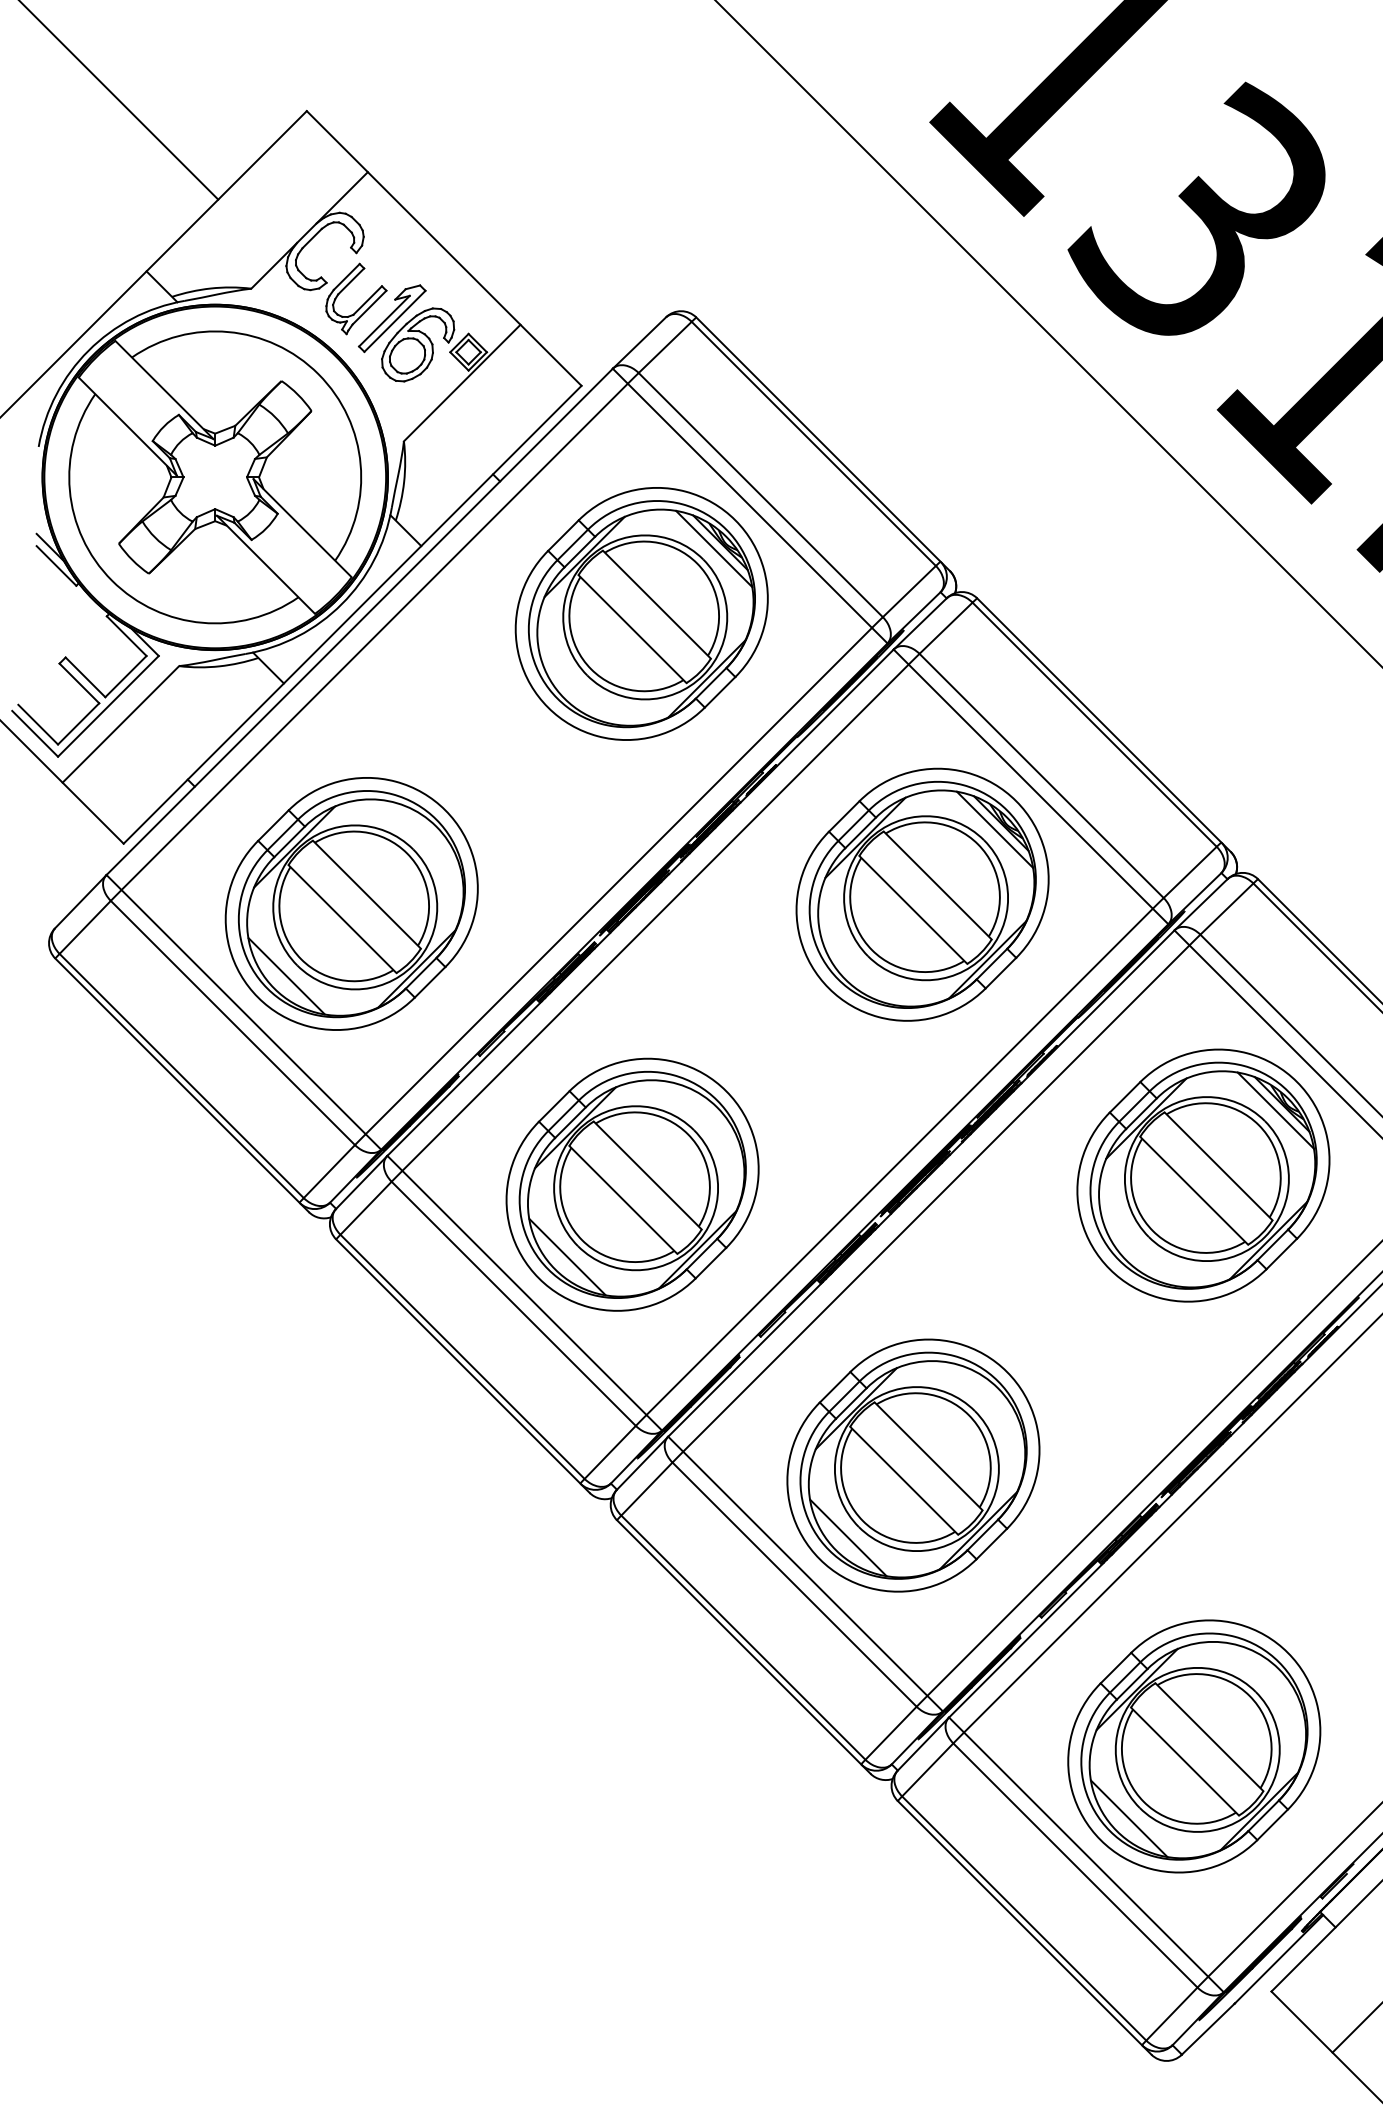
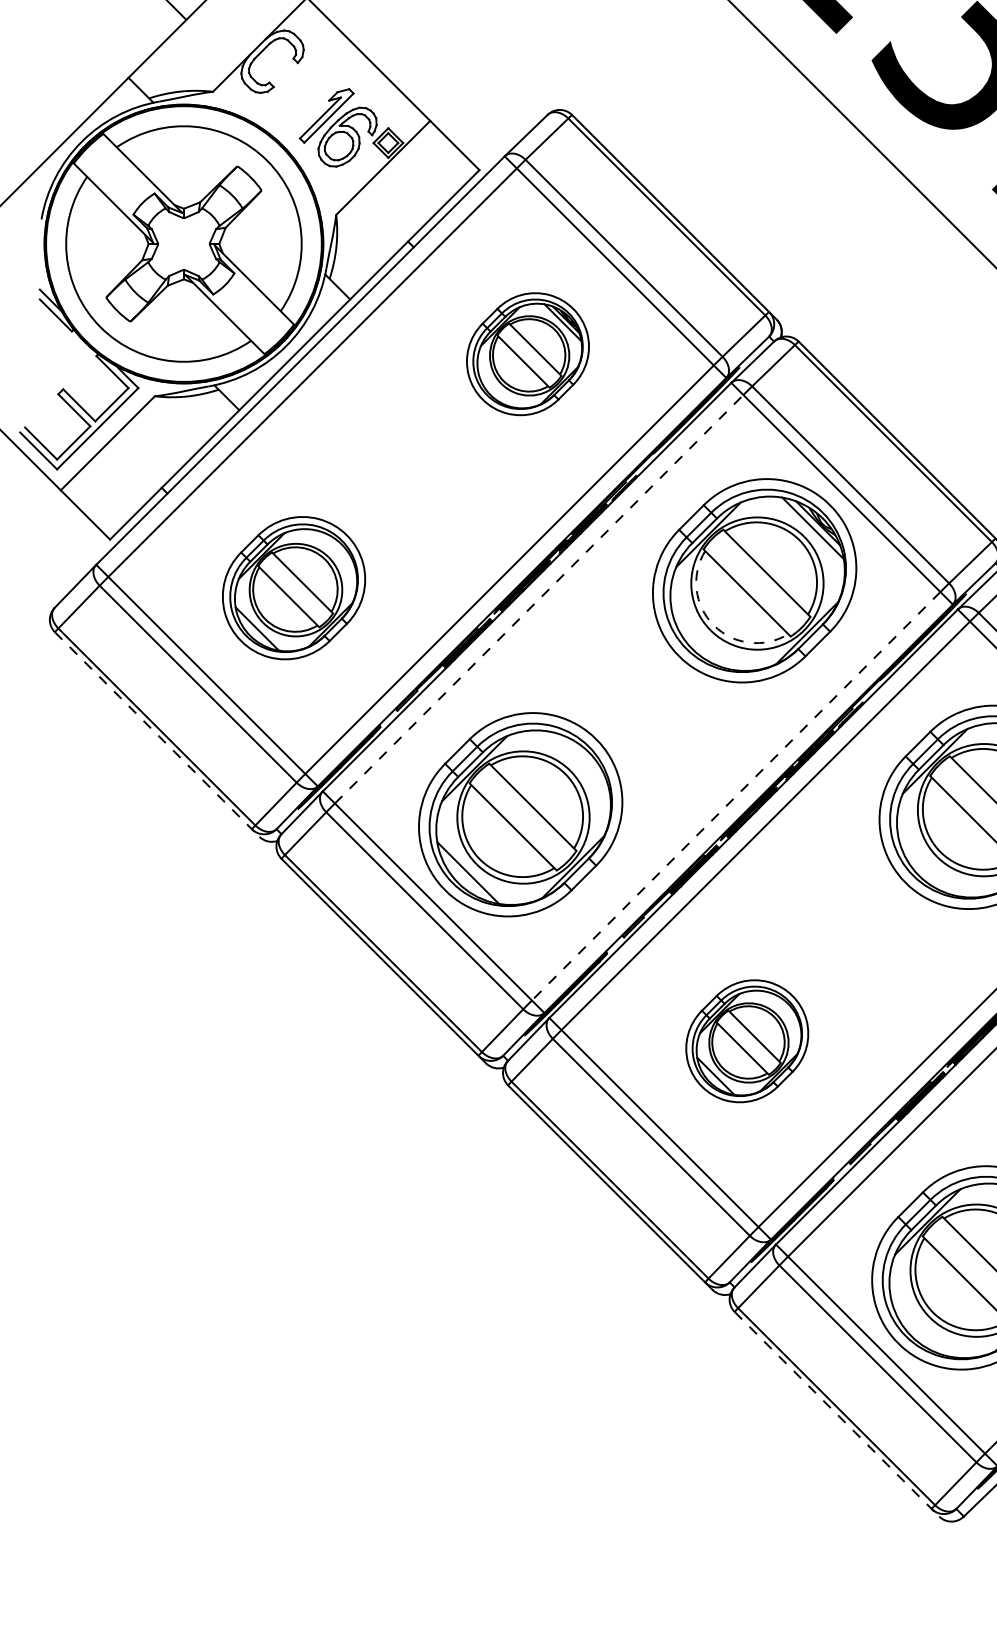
part: (362, 304) -> (302, 104), removed
part: (641, 613) -> (527, 353), size x0.6
part: (351, 903) -> (293, 587), size x0.7
line: (655, 917) -> (539, 599), solid -> dashed
arc: (872, 950) -> (714, 625), solid -> dashed
line: (182, 1085) -> (157, 734), solid -> dashed
line: (899, 1162) -> (736, 796), solid -> dashed
part: (913, 1465) -> (747, 1041), size x0.6
line: (1129, 1818) -> (921, 1326), removed
line: (1024, 1928) -> (836, 1414), solid -> dashed

